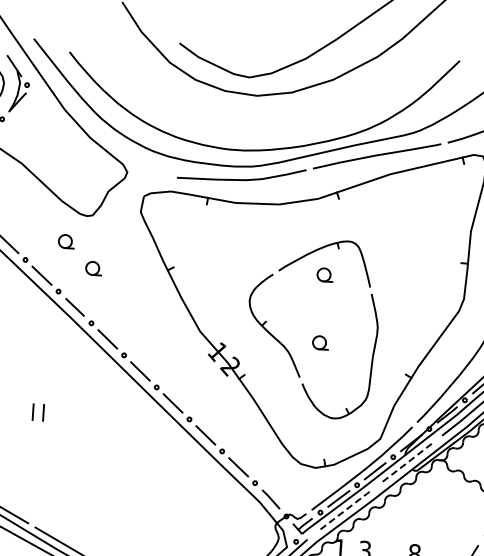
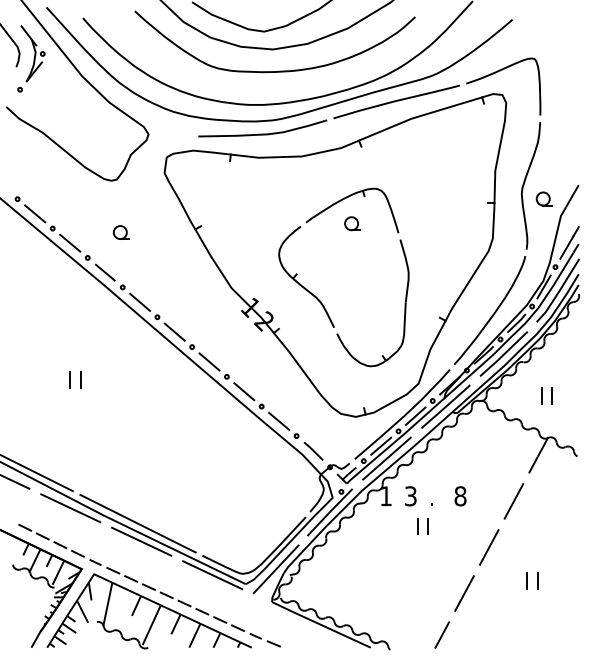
curve: (261, 117) -> (278, 70), added
part: (65, 241) -> (91, 207), removed
part: (320, 342) -> (352, 291), removed
line: (405, 463) -> (445, 406), dashed -> solid
line: (344, 511) -> (387, 458), dashed -> solid

